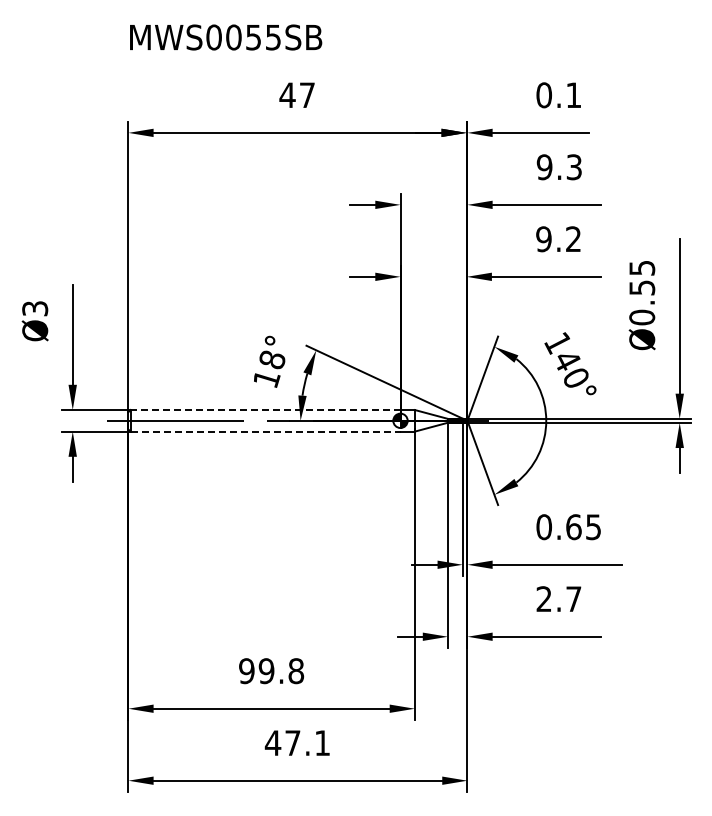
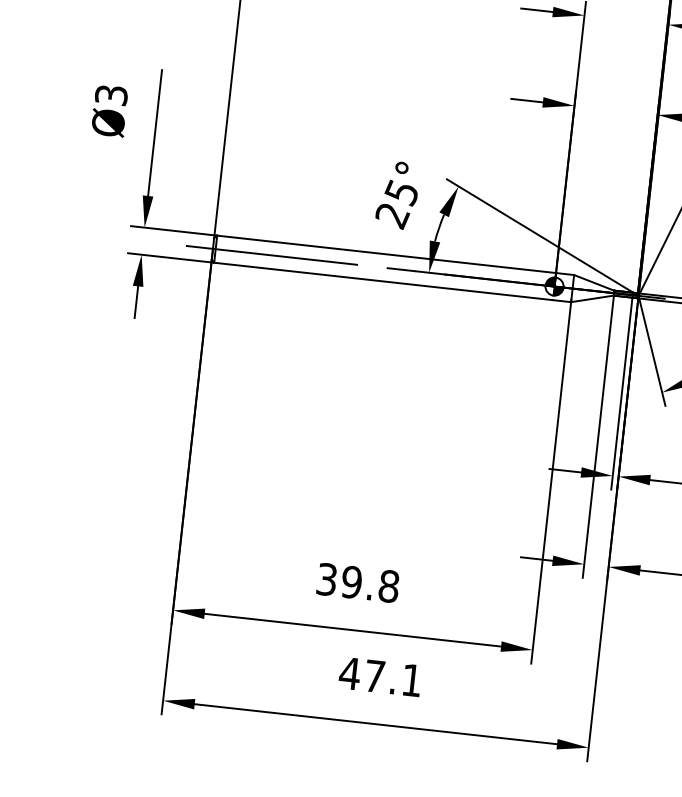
text: (269, 369) -> (397, 204), 18° -> 25°
line: (265, 410) -> (386, 254), dashed -> solid
line: (265, 431) -> (383, 281), dashed -> solid
text: (246, 670) -> (326, 578), 99.8 -> 39.8

